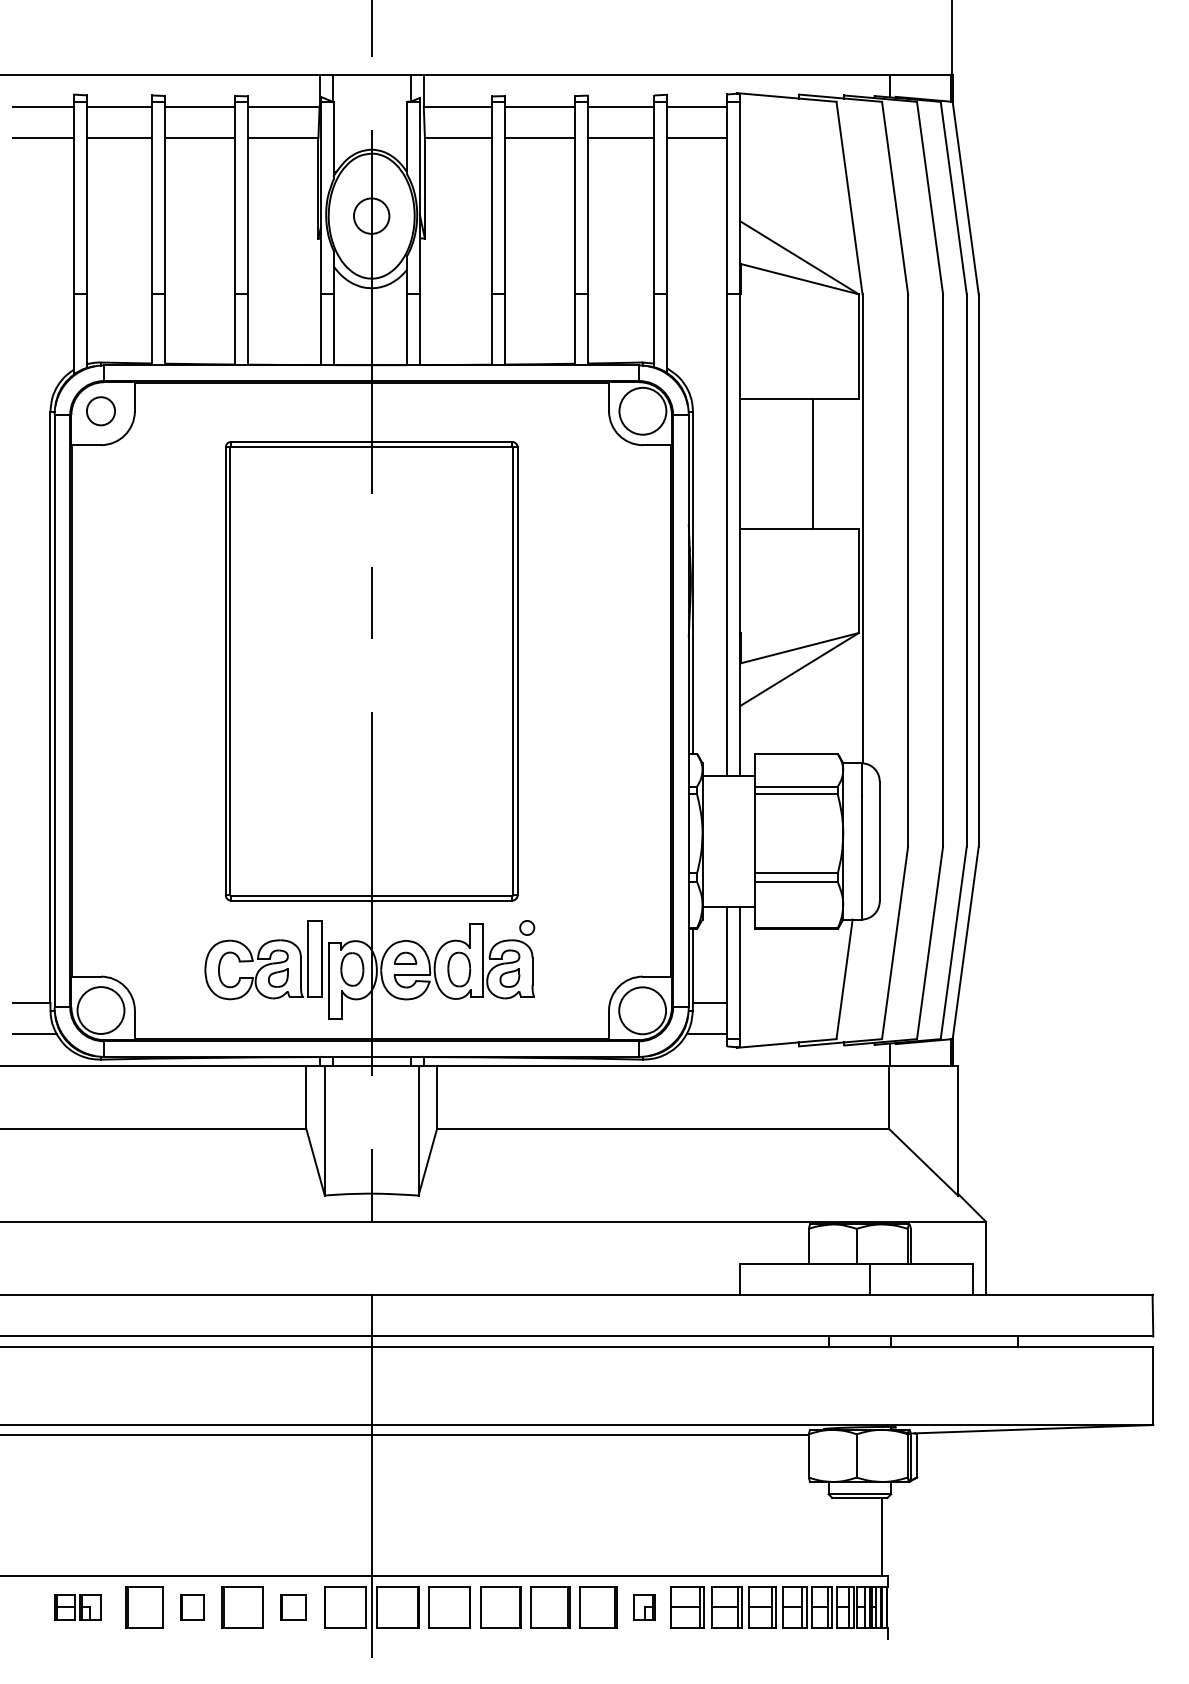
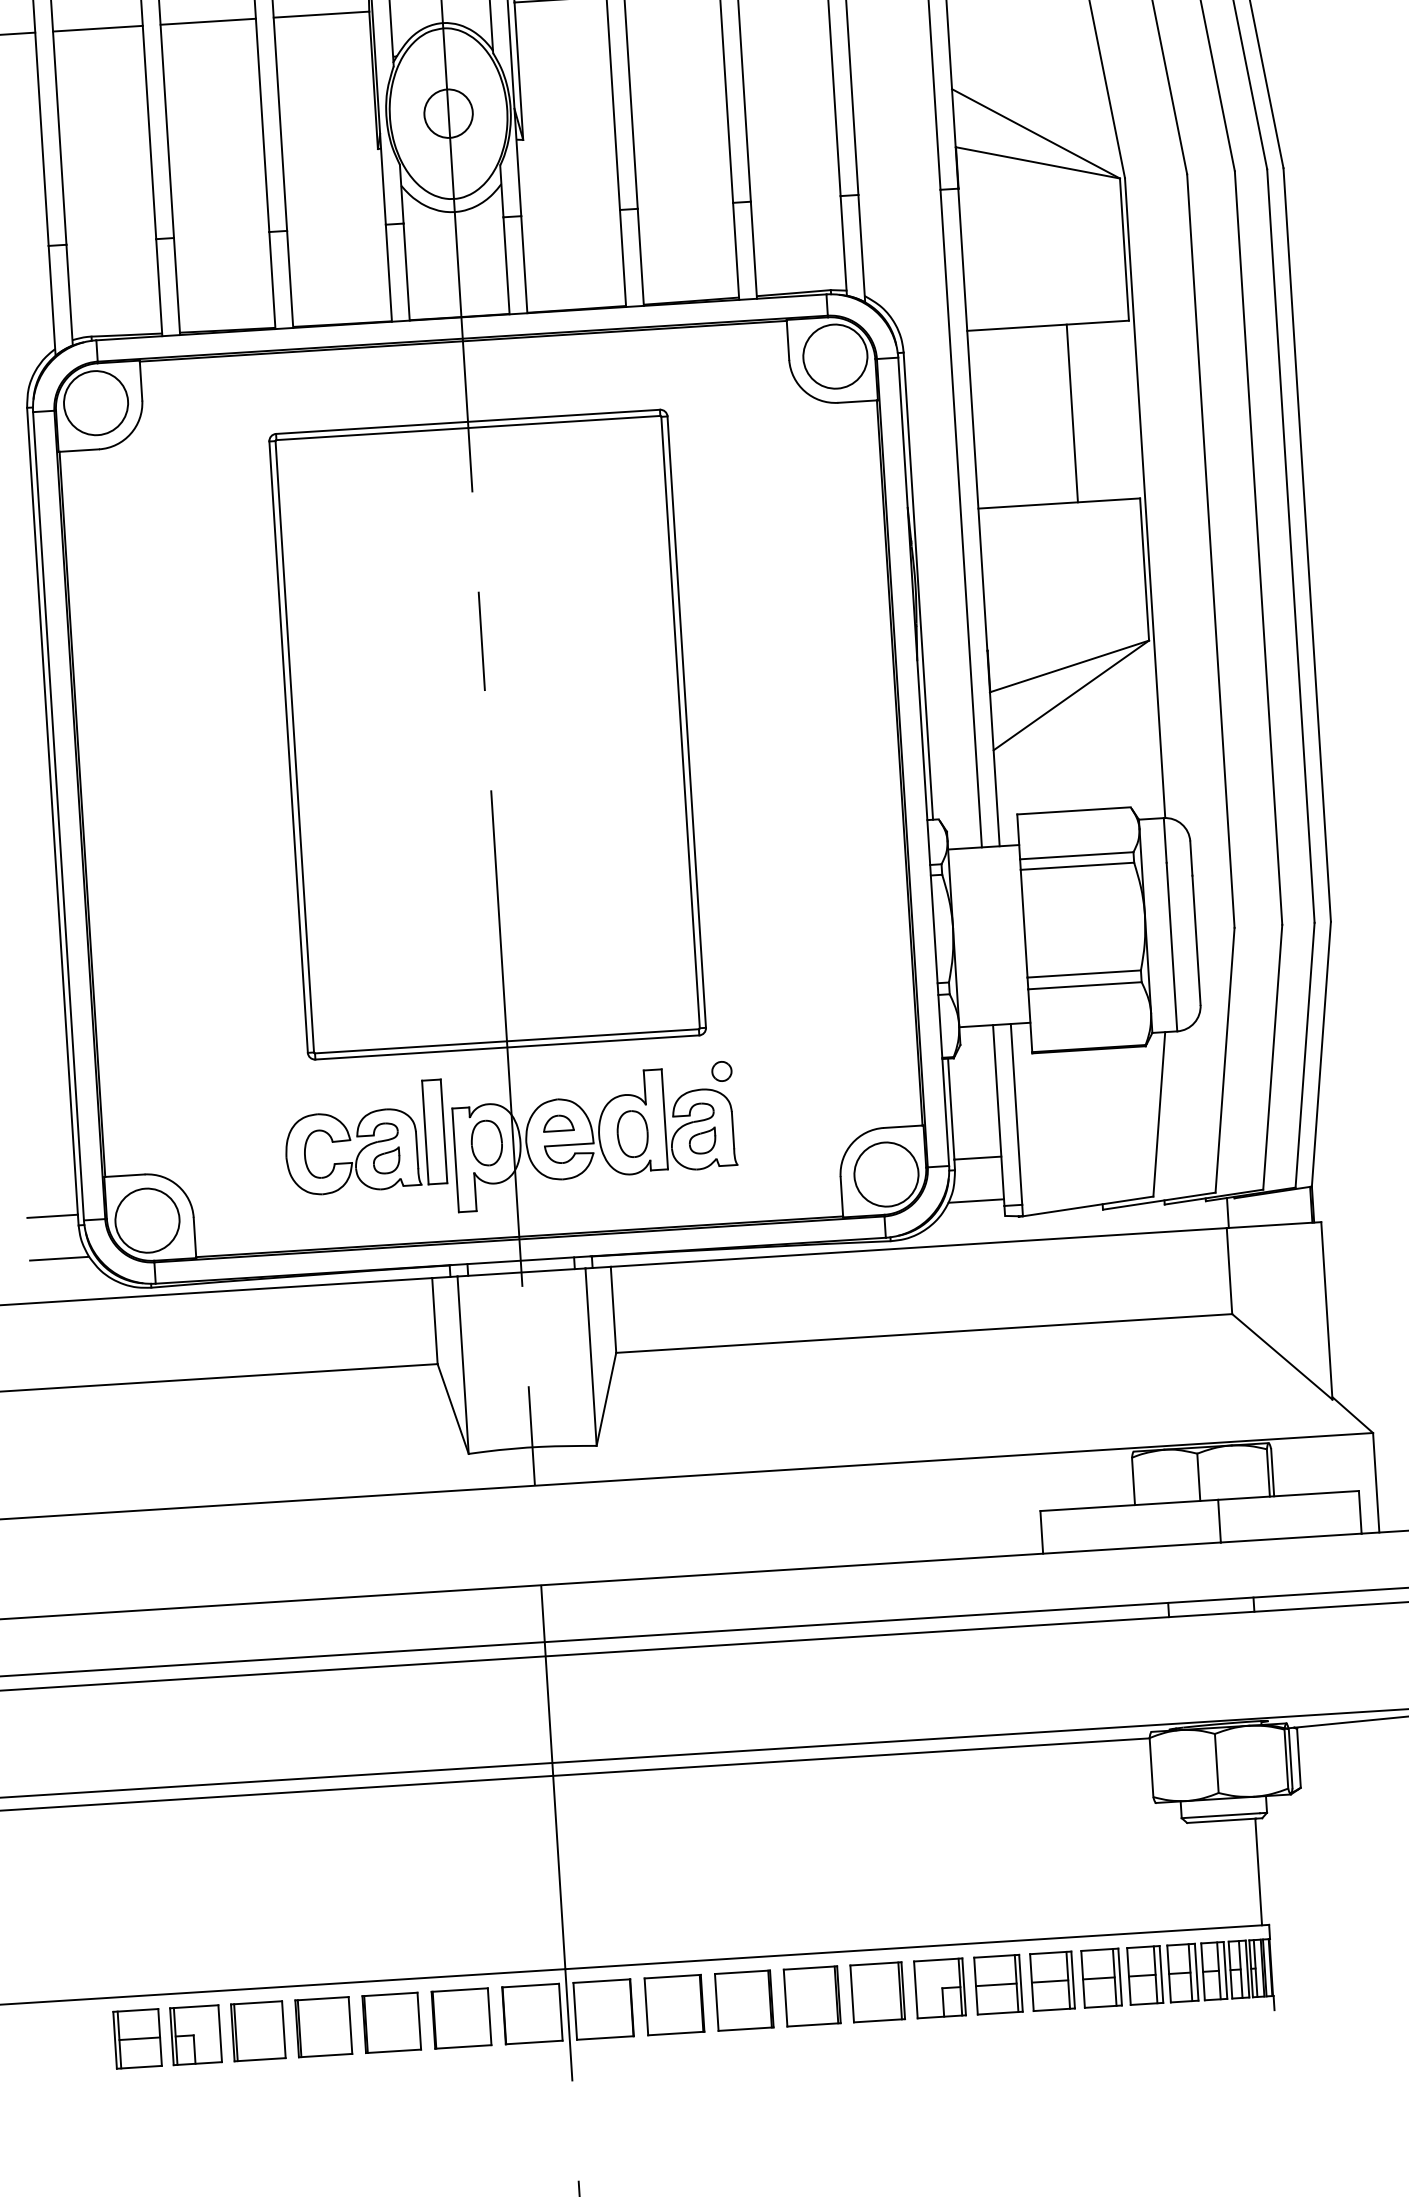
circle: (100, 410) -> (95, 402), size x1.67
part: (78, 1607) -> (168, 2037), size x1.67
part: (192, 1607) -> (323, 2027), size x1.67
part: (293, 1607) -> (461, 2018), size x1.67
part: (644, 1607) -> (940, 1988), size x1.67

